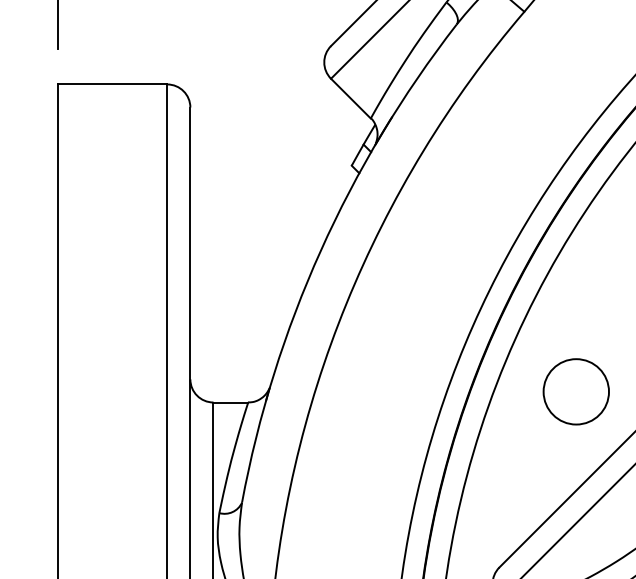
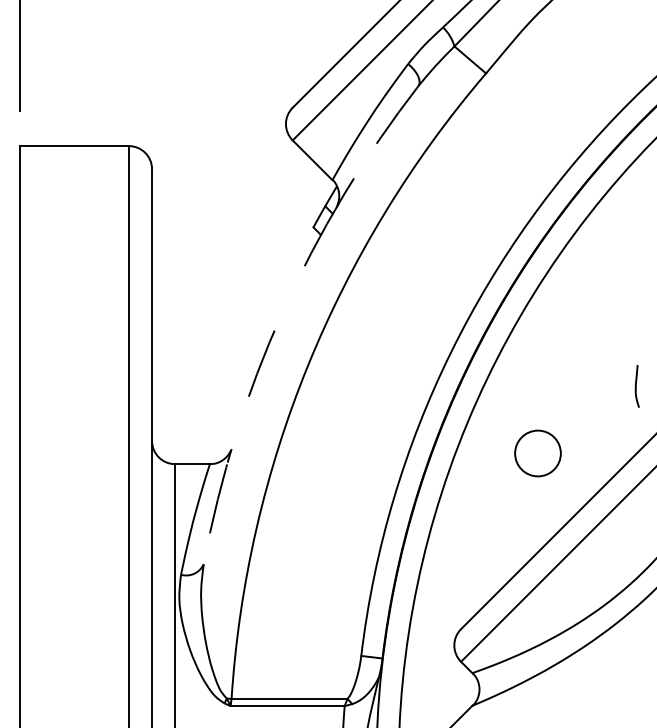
arc: (320, 250) -> (282, 312), solid -> dashed
circle: (575, 391) -> (537, 453), size x0.7

